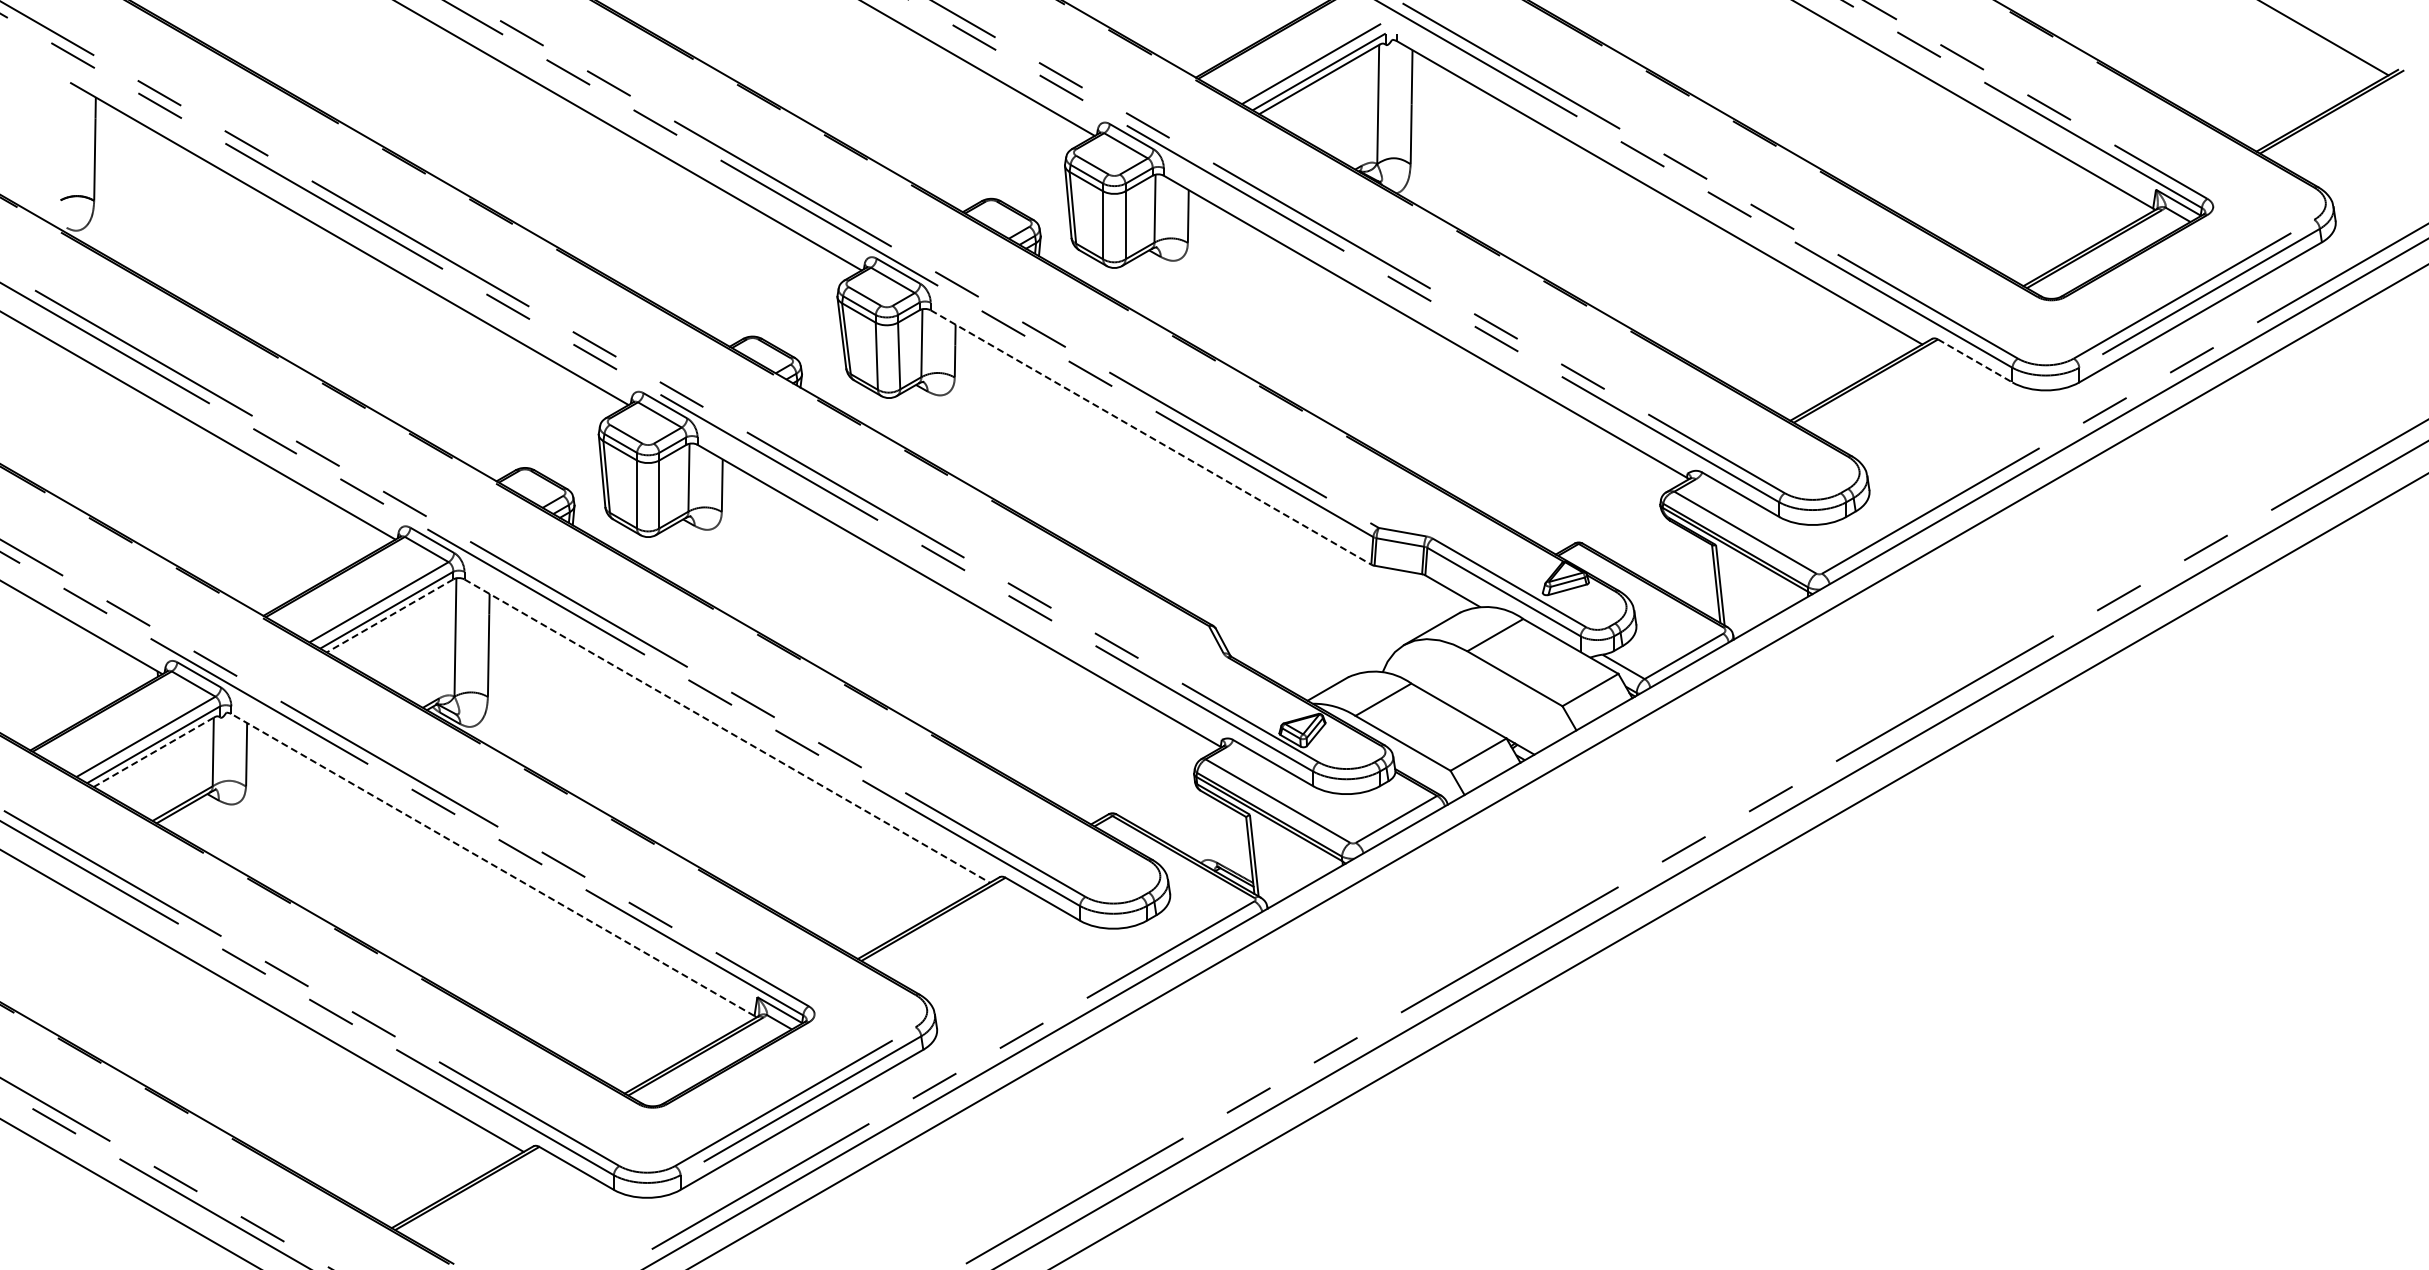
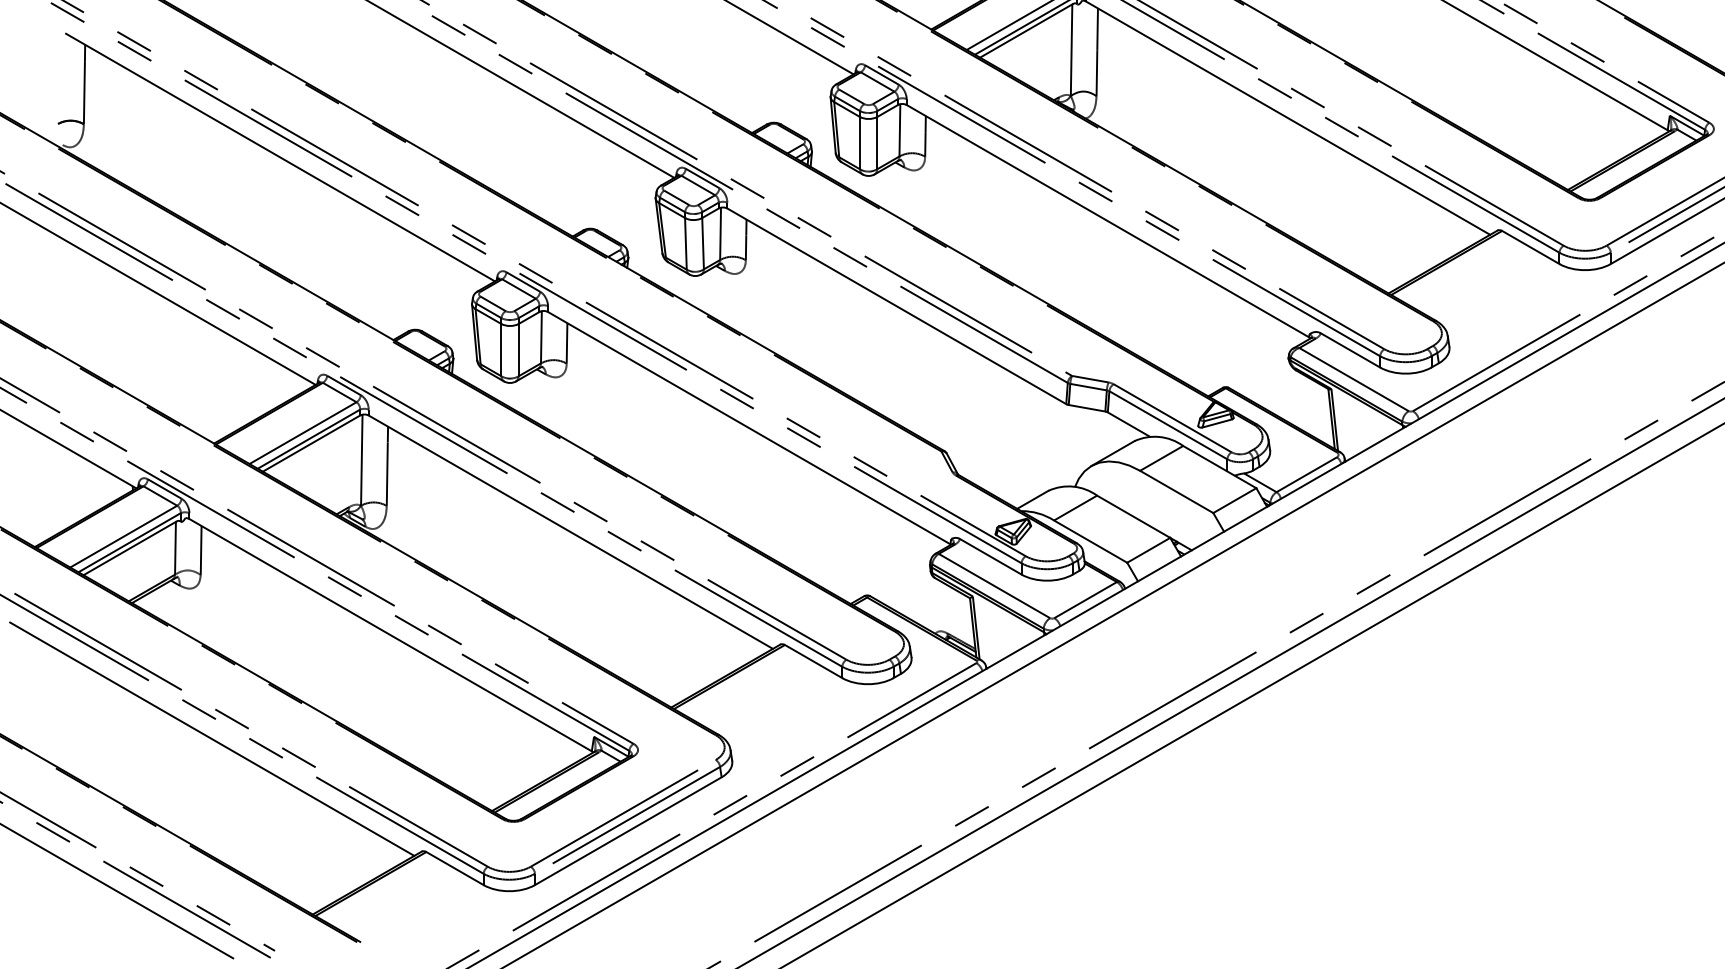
line: (1975, 360) -> (1531, 247), dashed -> solid
line: (1151, 437) -> (897, 306), dashed -> solid
line: (389, 616) -> (311, 444), dashed -> solid
line: (727, 731) -> (571, 532), dashed -> solid
line: (153, 752) -> (129, 548), dashed -> solid
line: (492, 864) -> (390, 634), dashed -> solid

